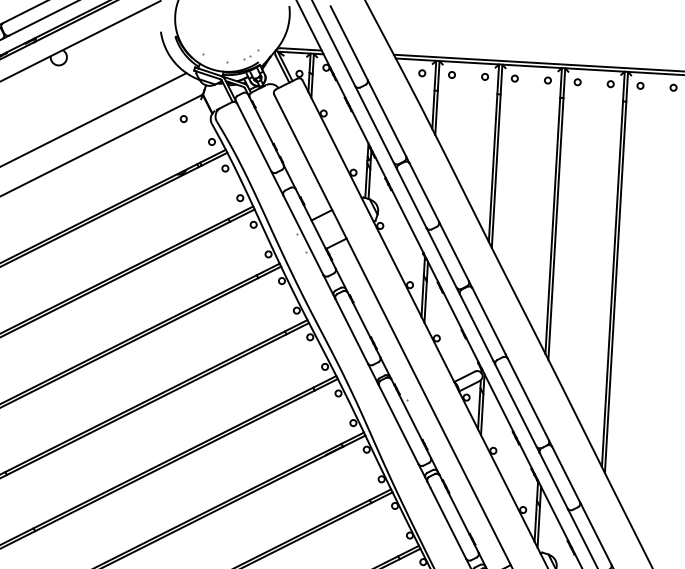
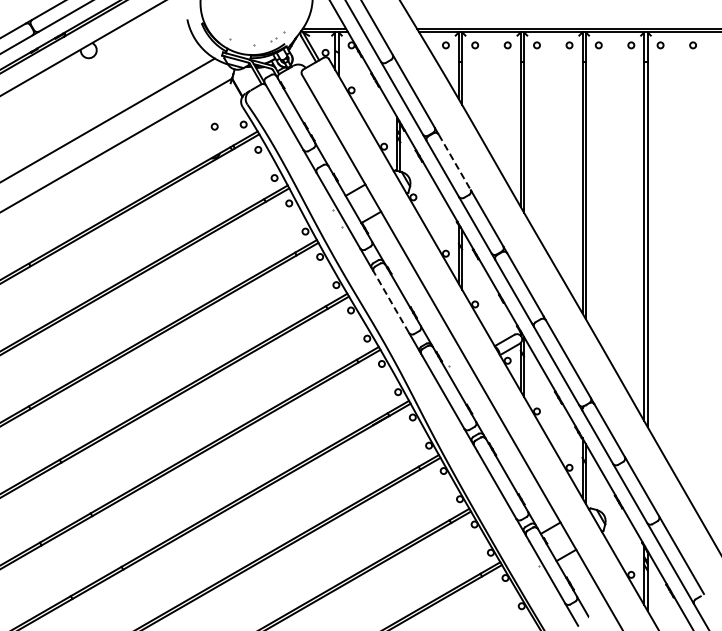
circle: (183, 118) -> (214, 126), moved
line: (424, 192) -> (454, 162), solid -> dashed
line: (351, 330) -> (391, 301), solid -> dashed

